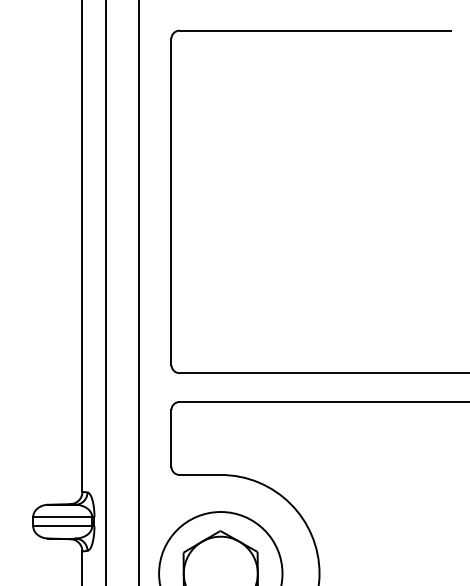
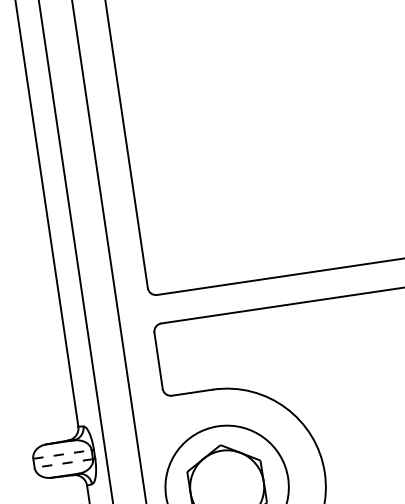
line: (63, 517) -> (63, 454), solid -> dashed
line: (62, 526) -> (63, 463), solid -> dashed

